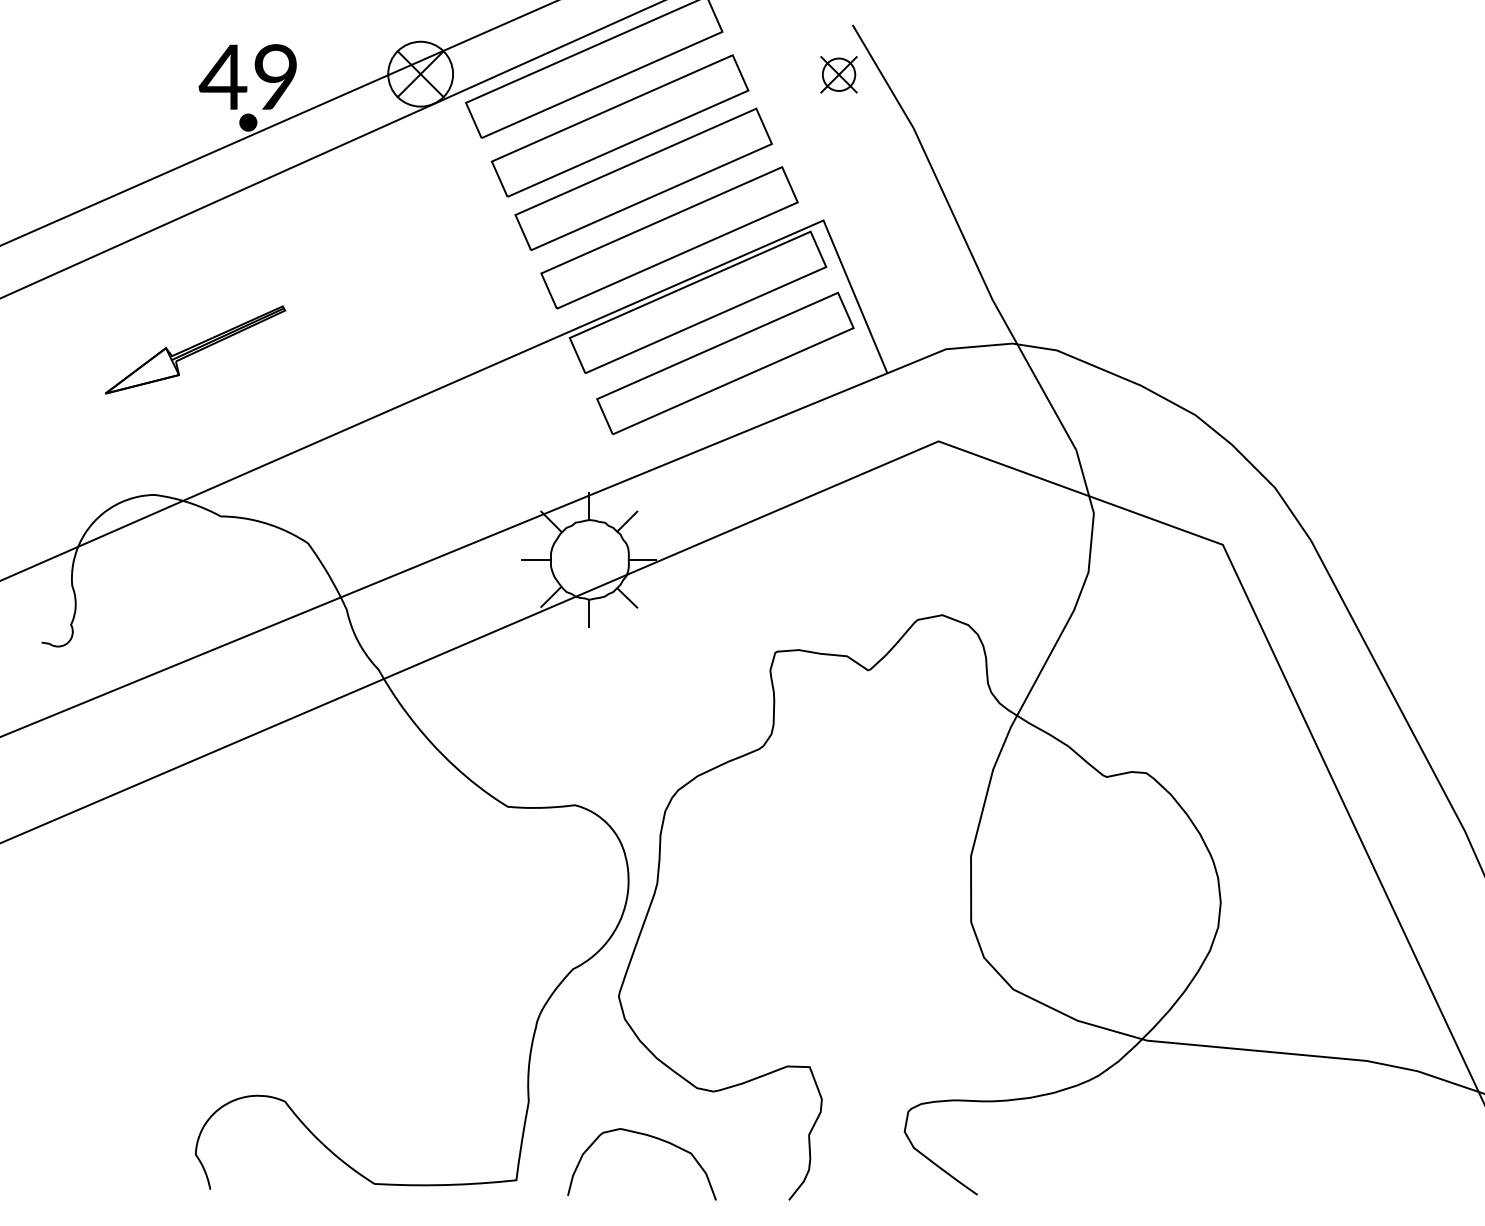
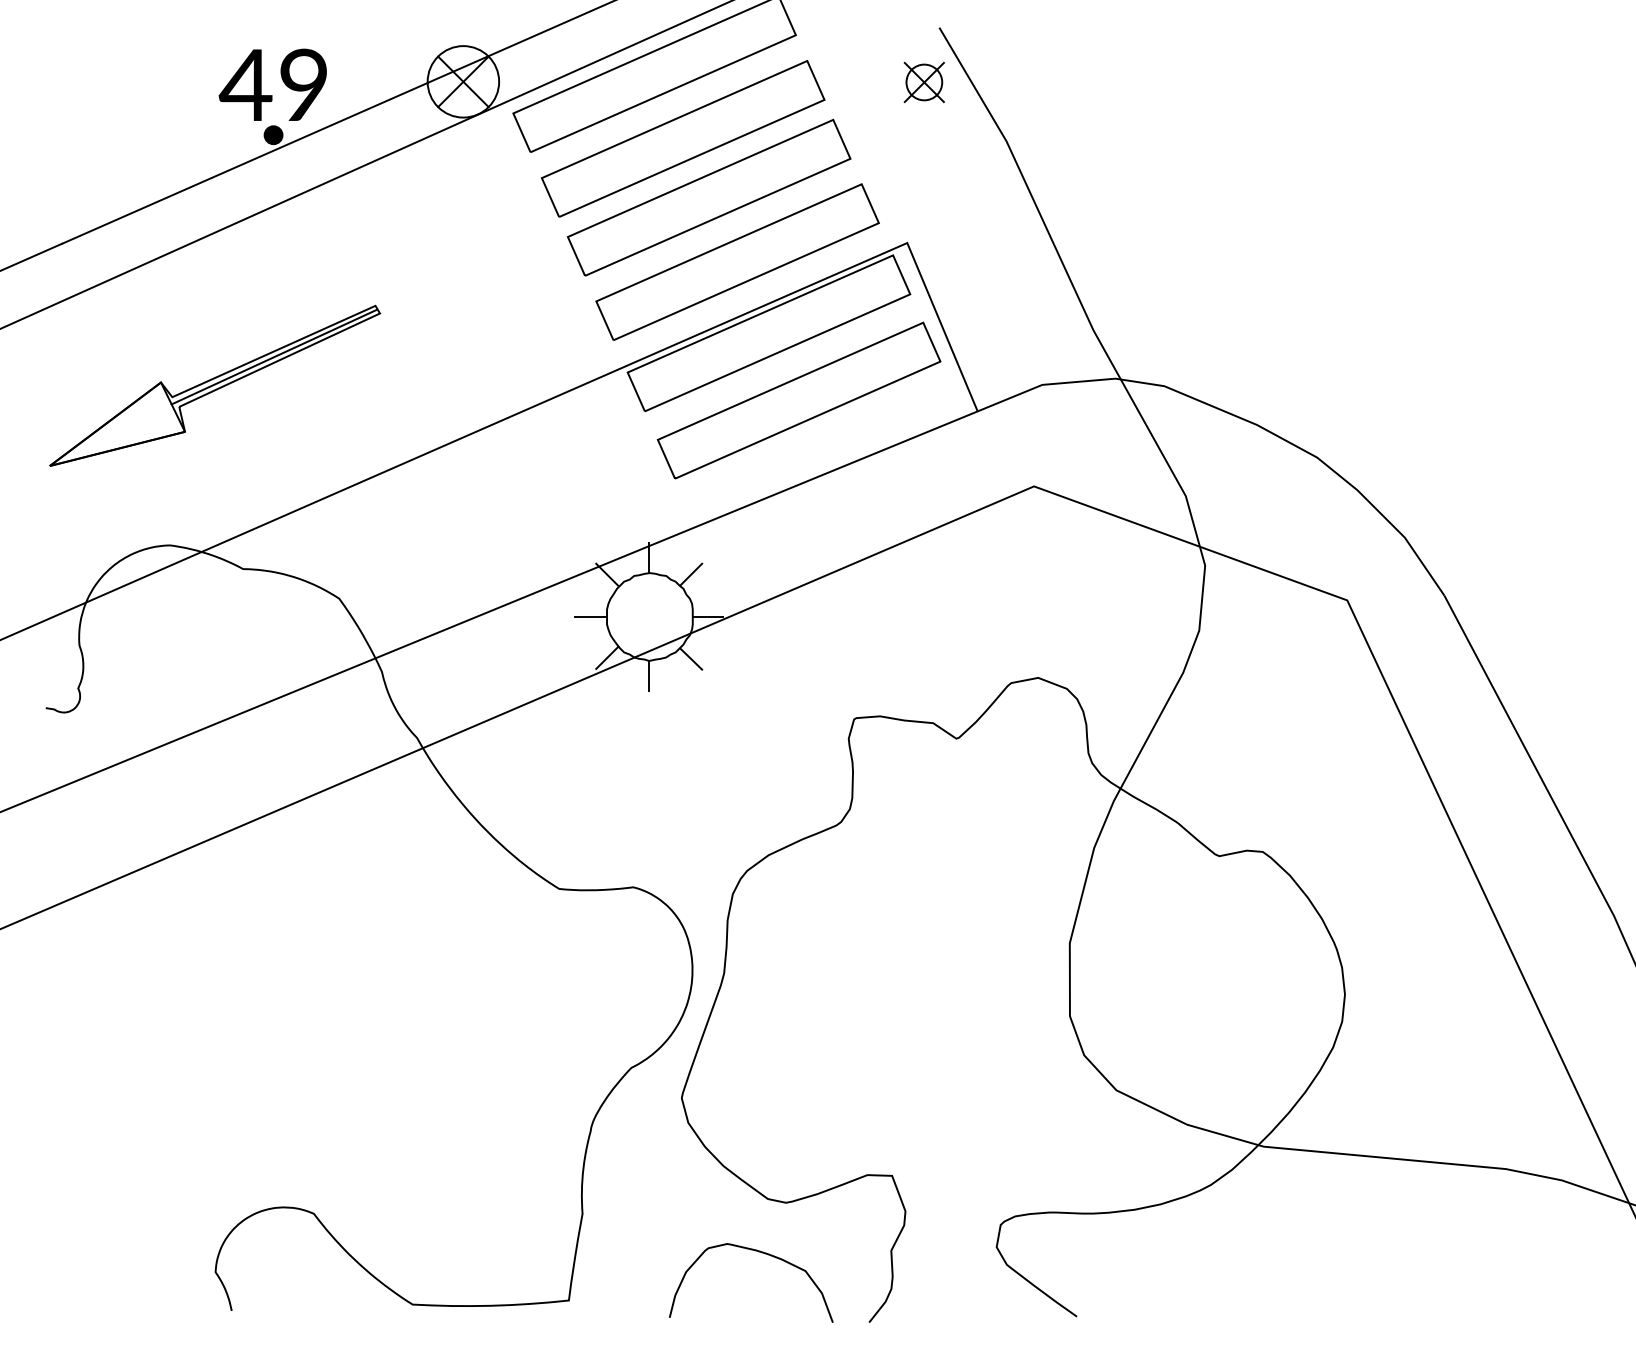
part: (195, 349) -> (215, 385), size x1.67
curve: (651, 1137) -> (761, 1253), moved

